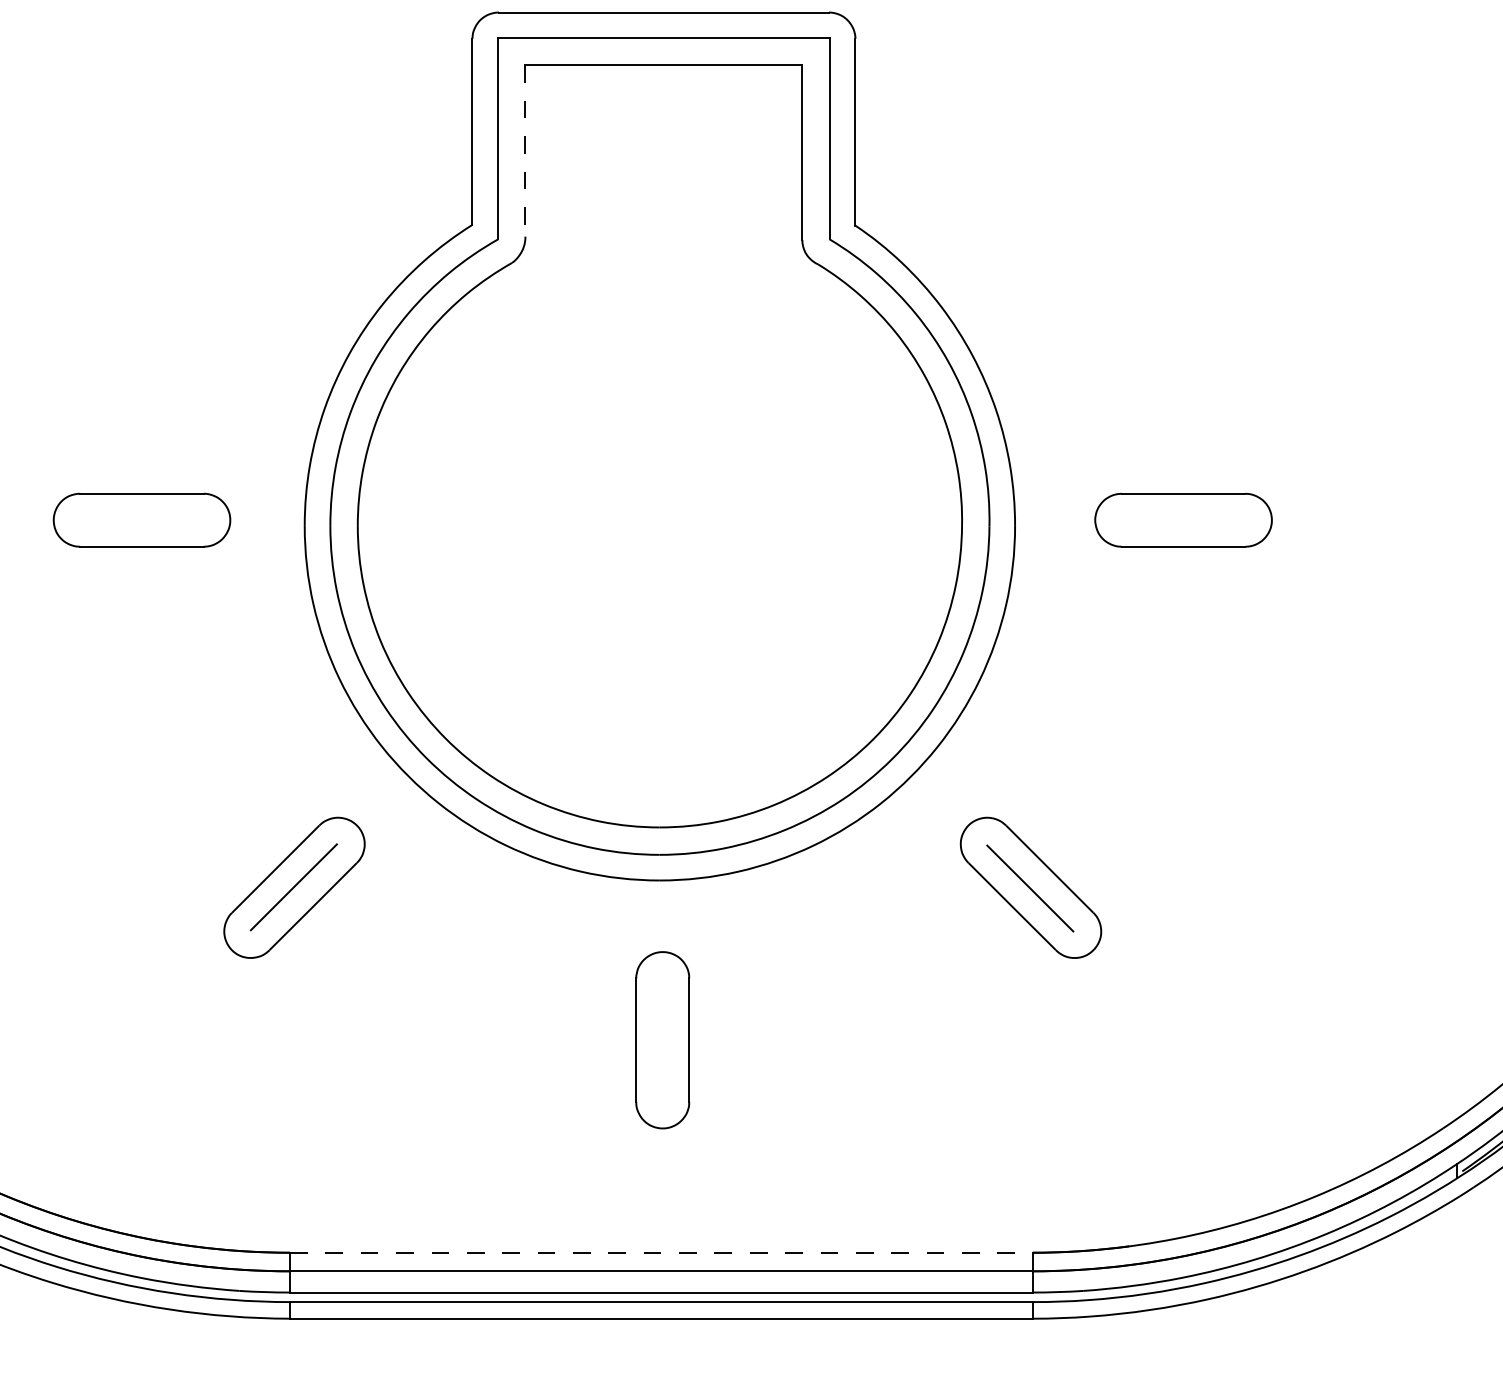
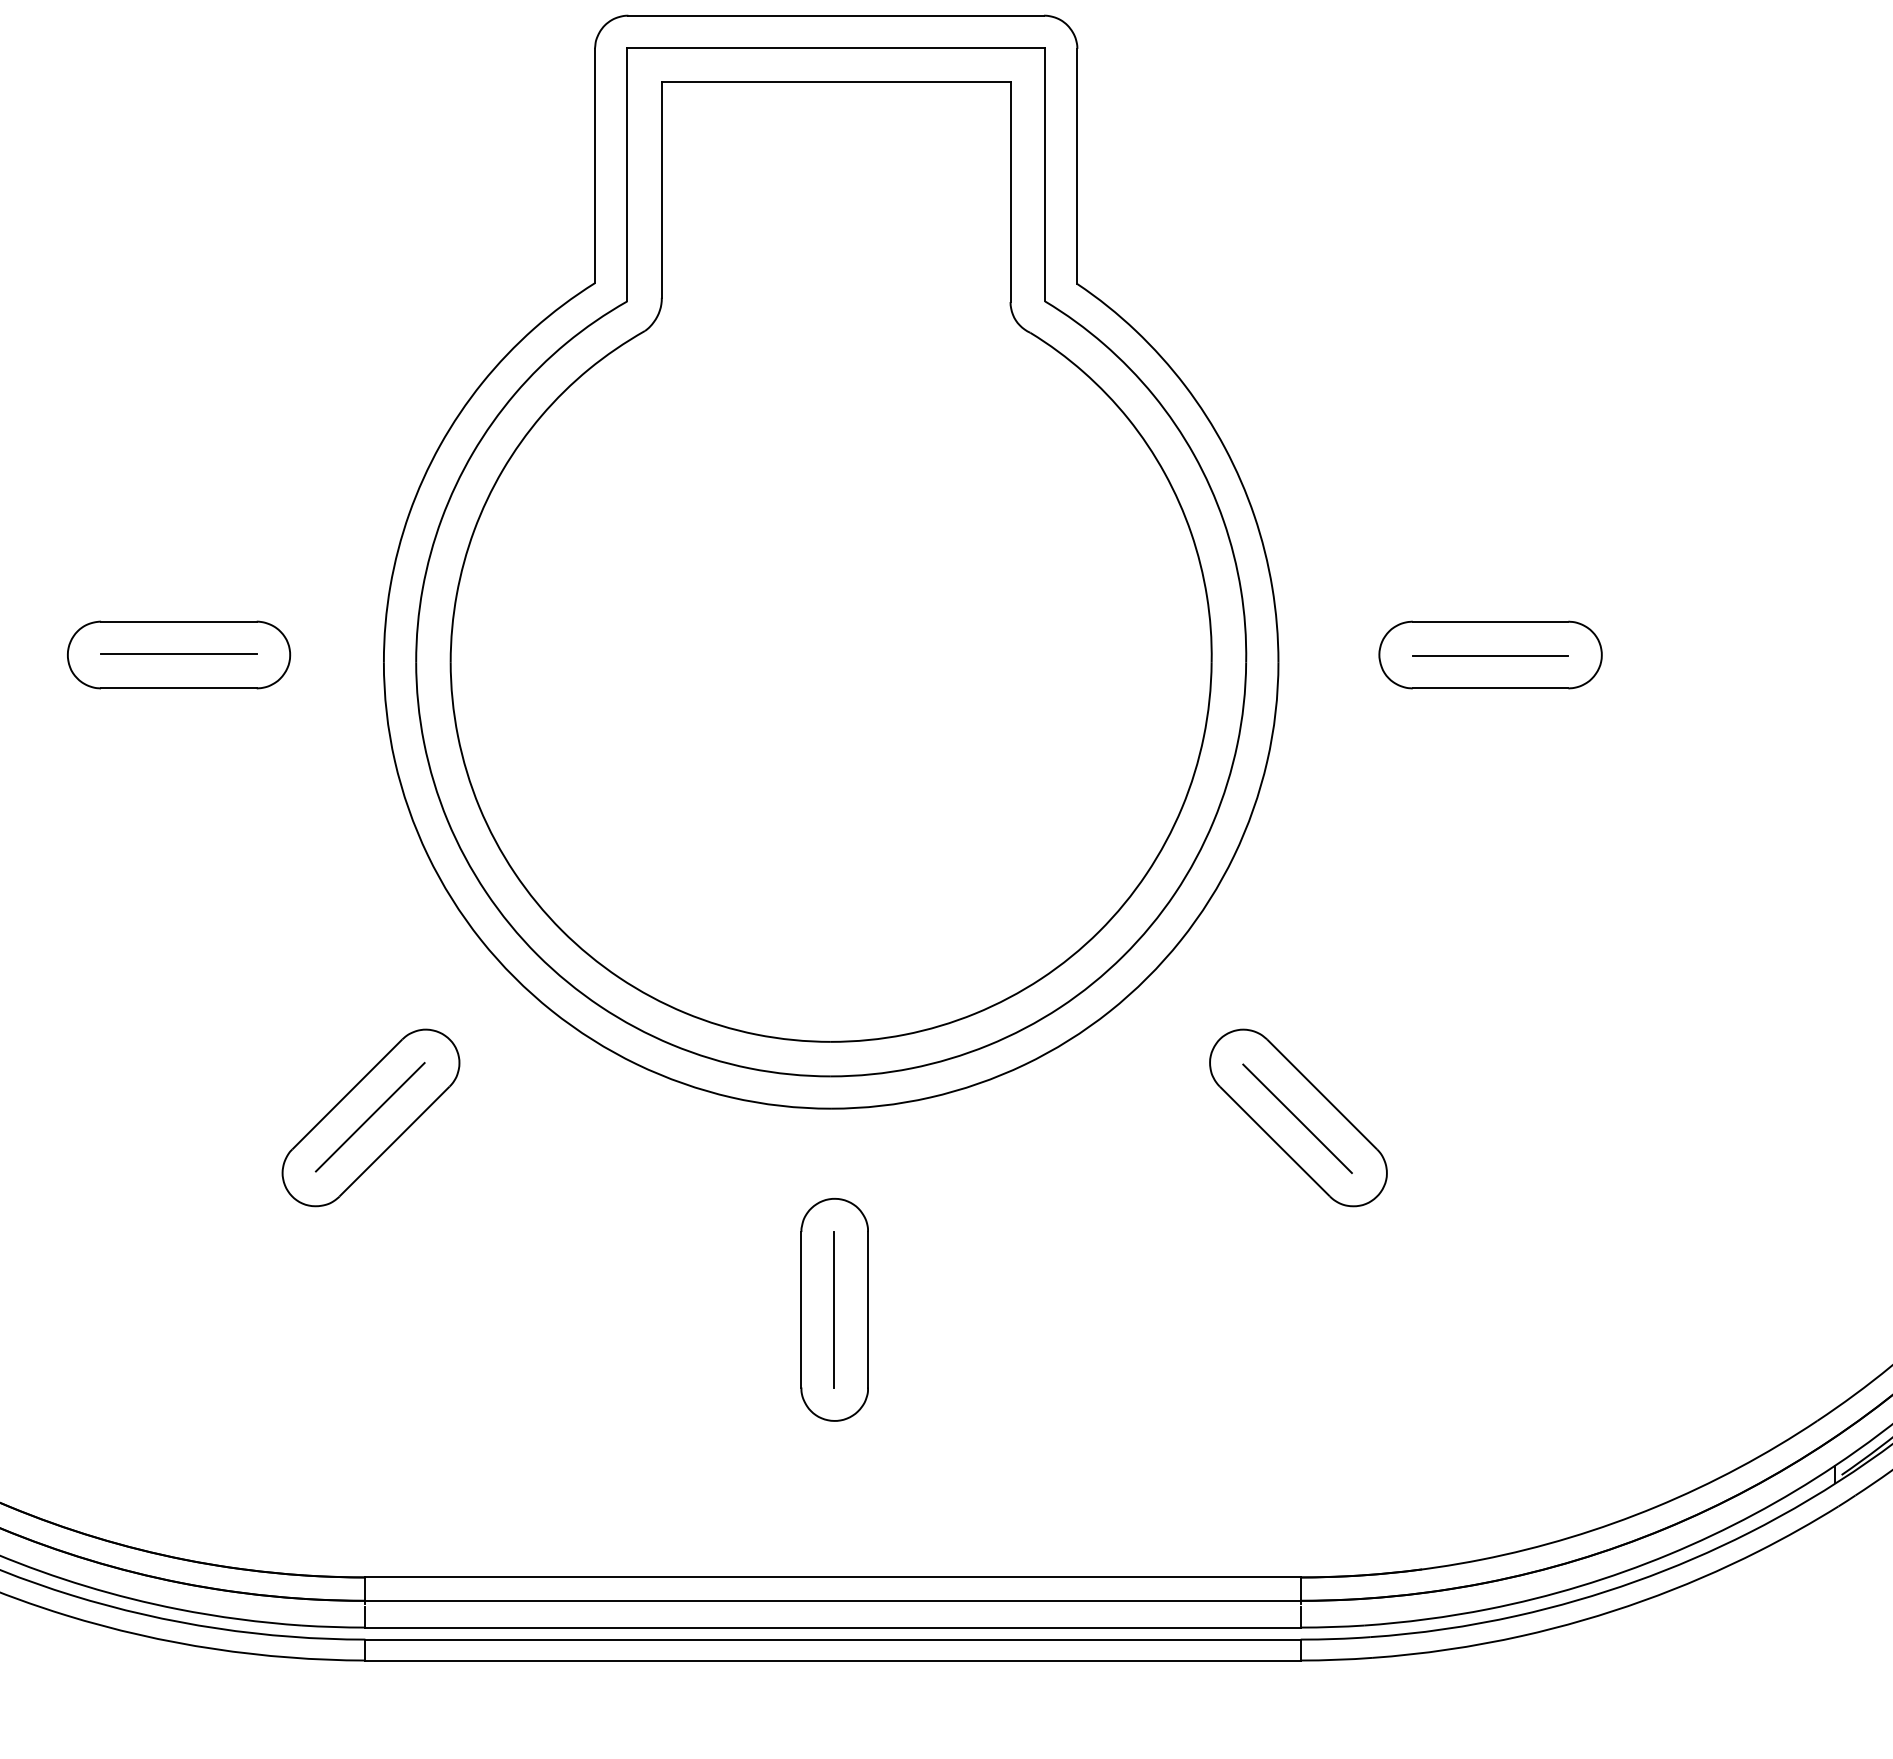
line: (525, 151) -> (661, 190), dashed -> solid
line: (141, 519) -> (178, 653), added
line: (1183, 521) -> (1490, 656), added
line: (661, 1039) -> (833, 1309), added
line: (661, 1252) -> (833, 1577), dashed -> solid

